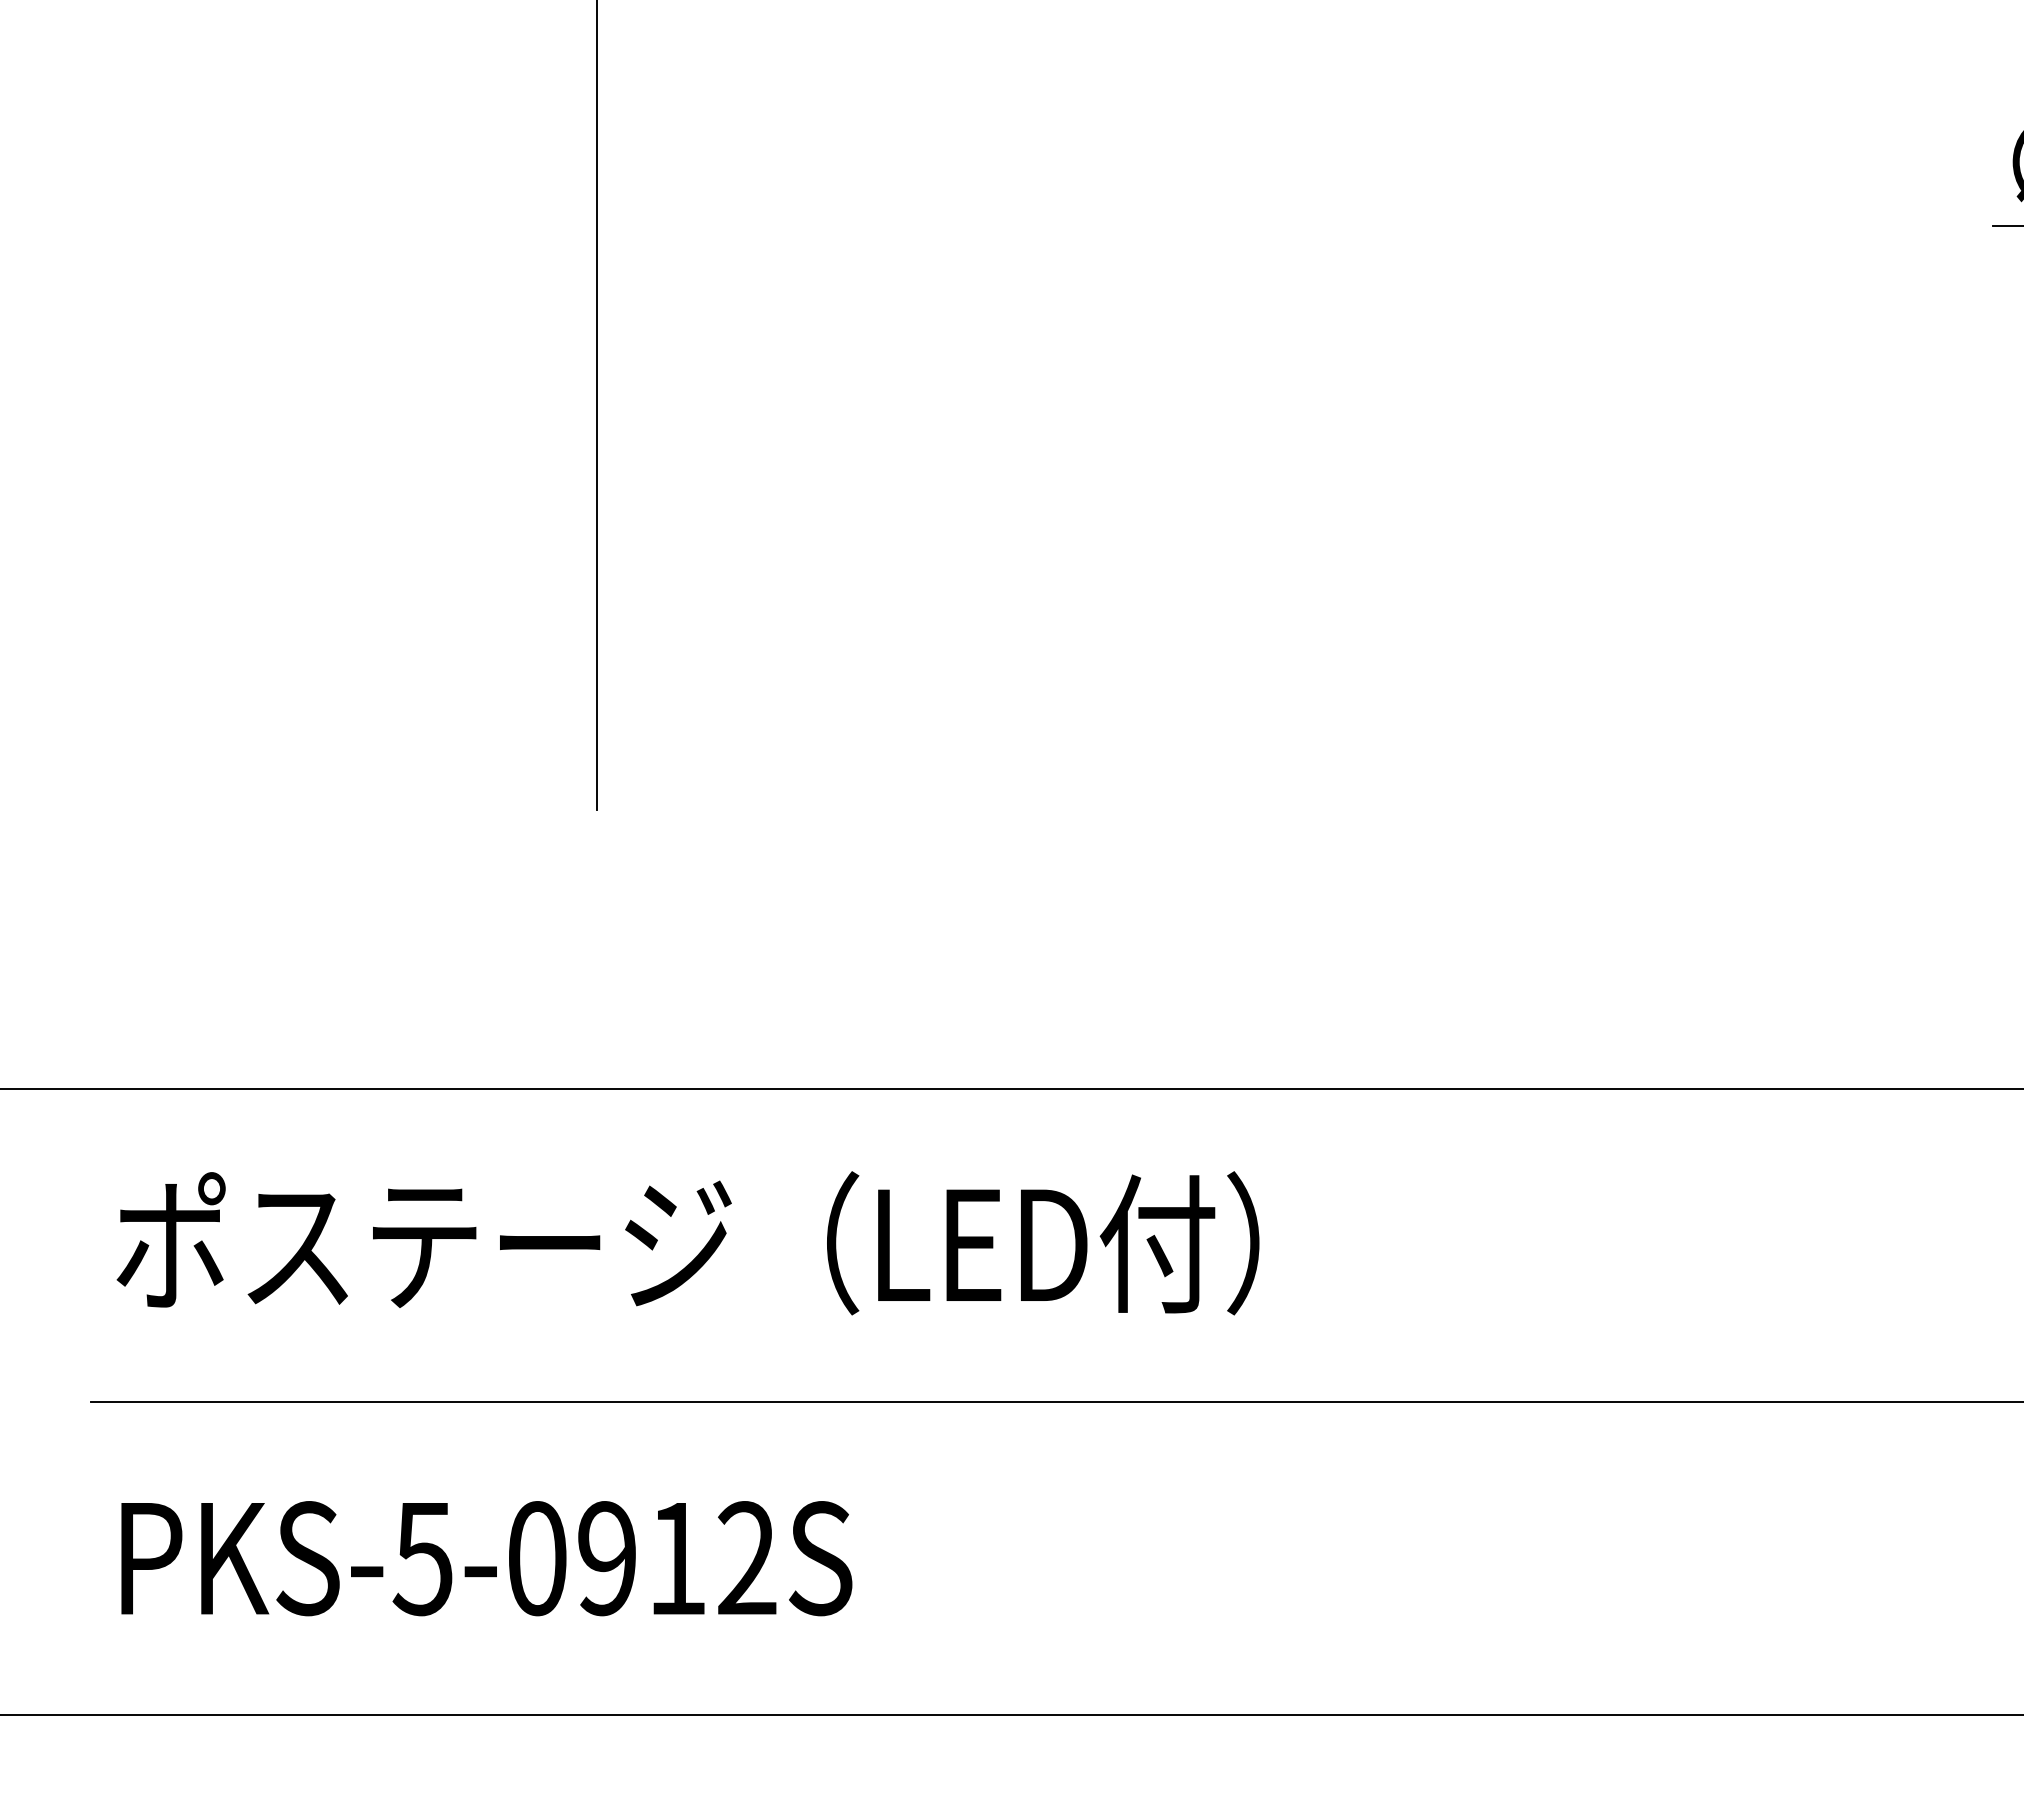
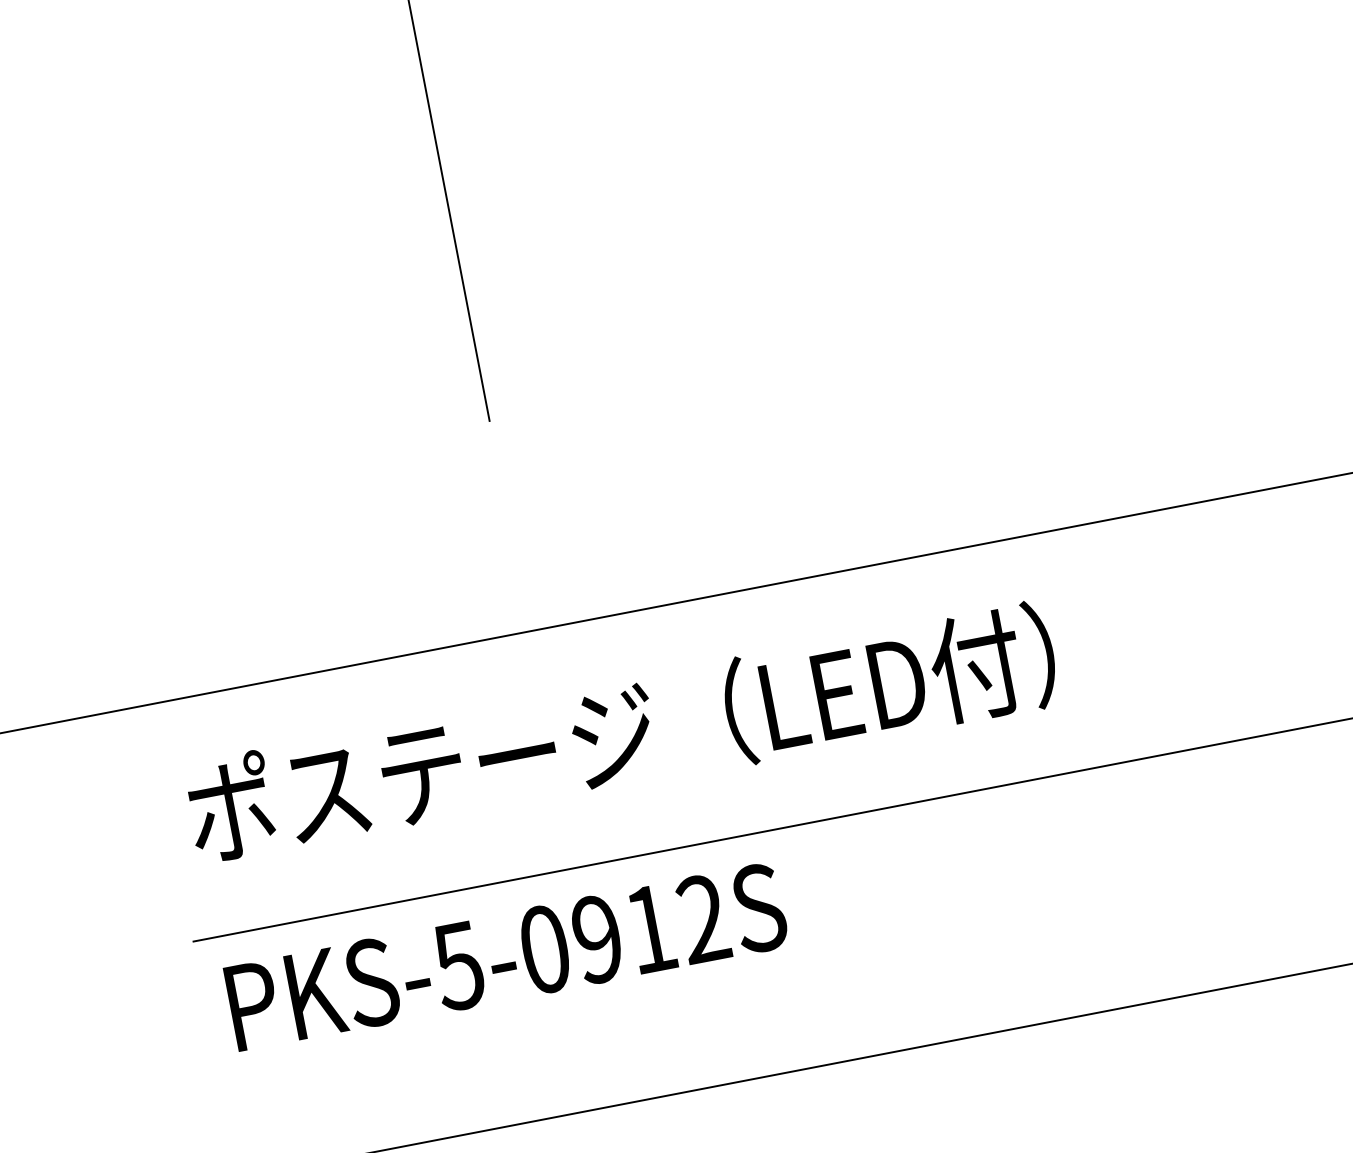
text: (486, 1558) -> (506, 956), moved

